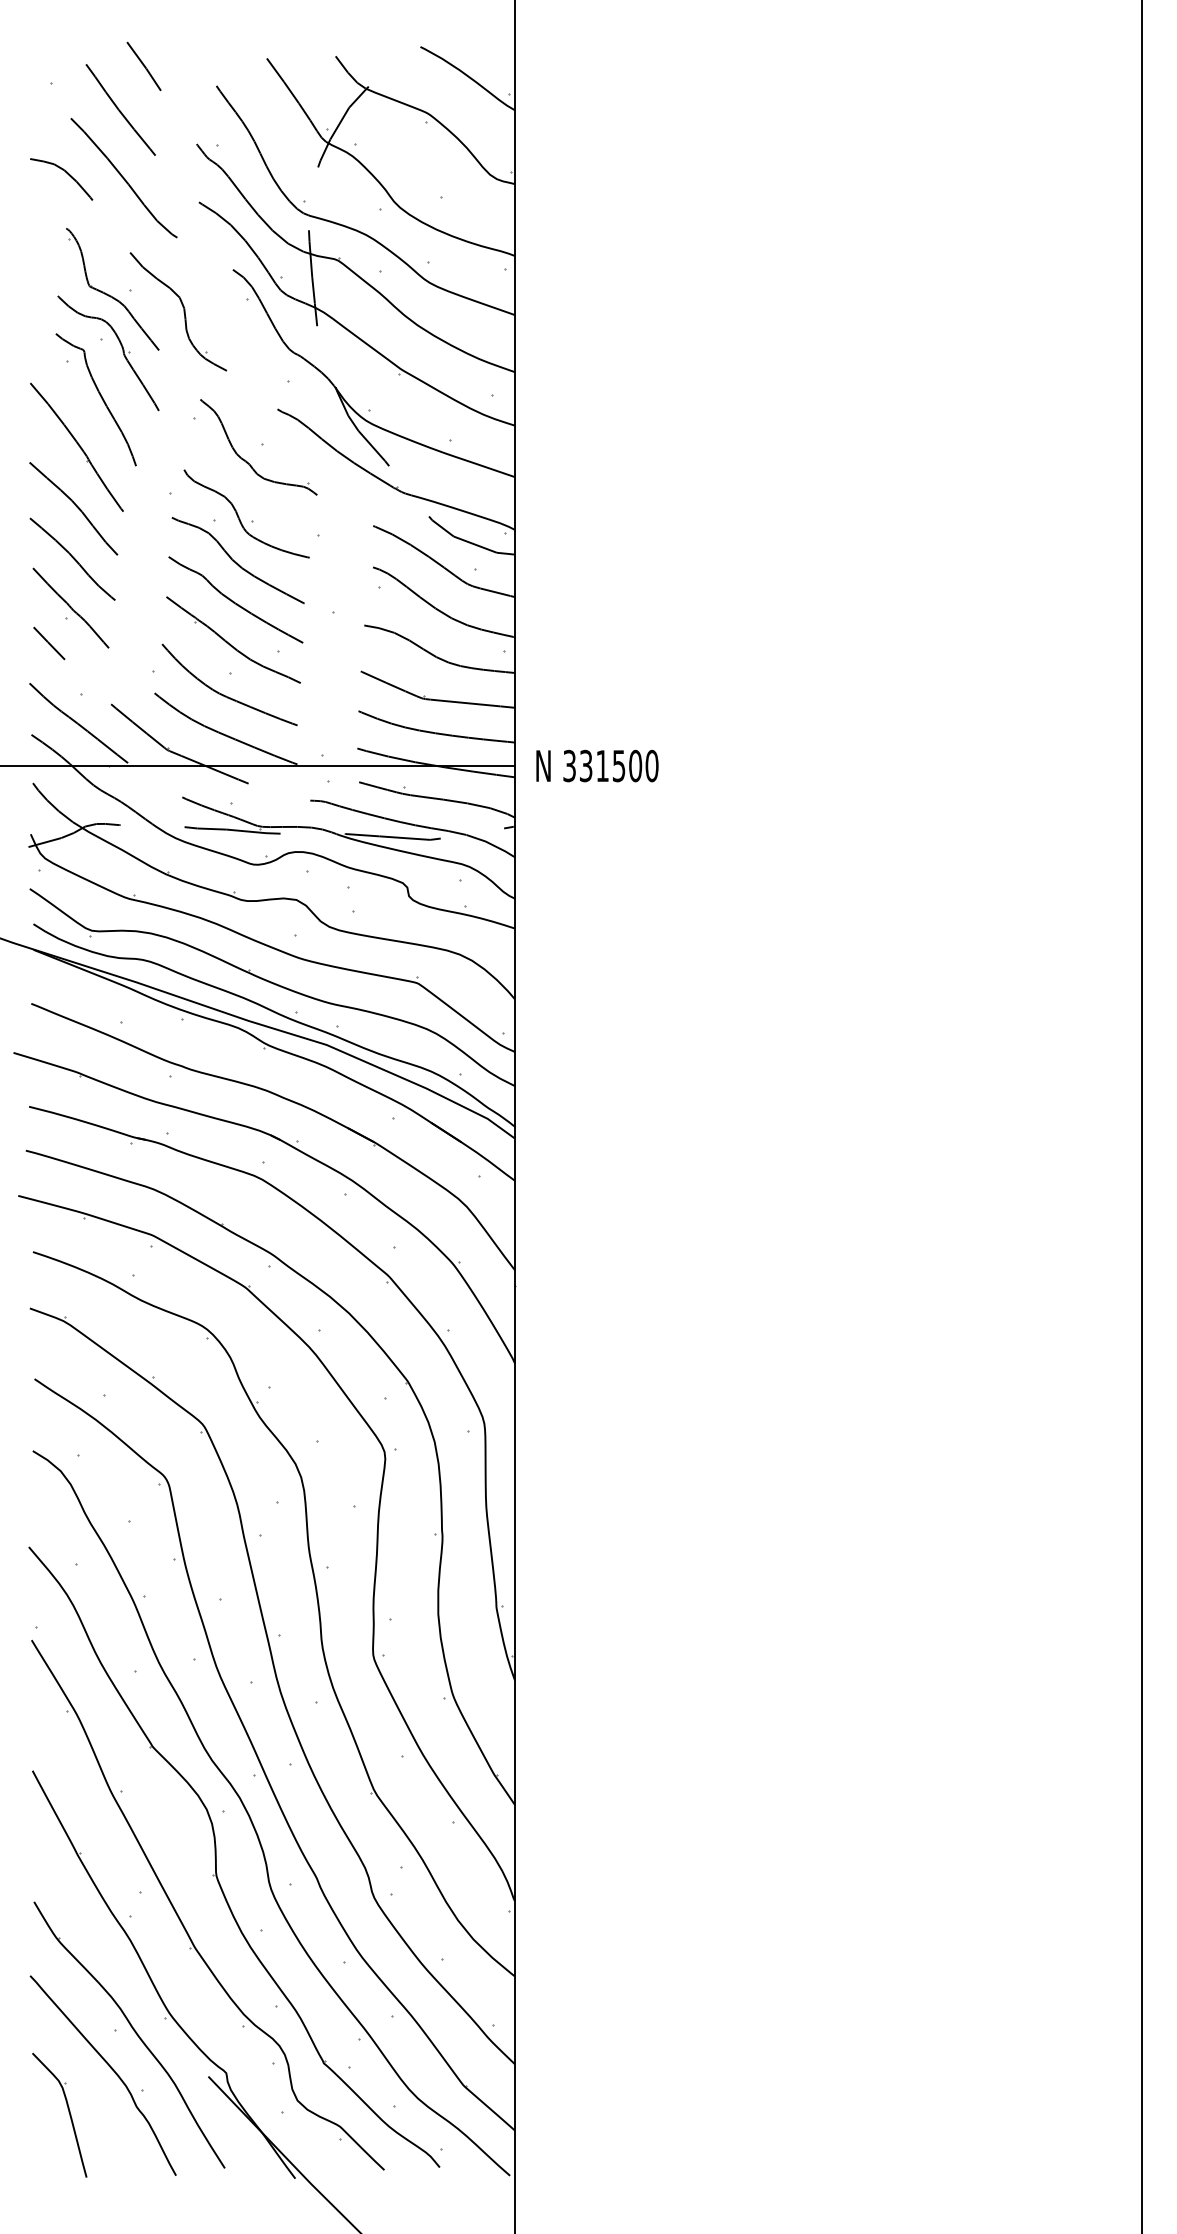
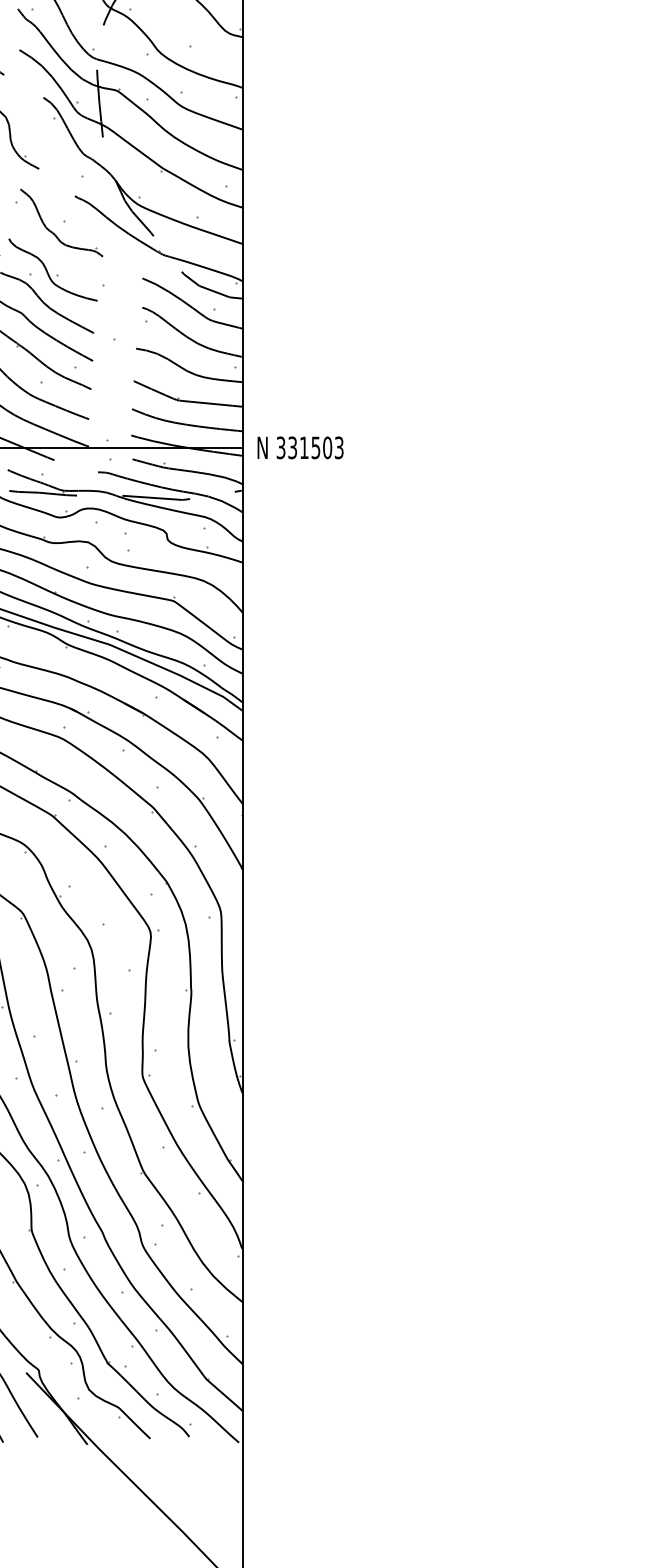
text: (651, 766) -> (338, 448), 331500 -> 331503

